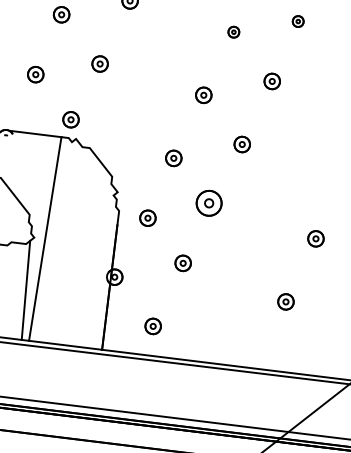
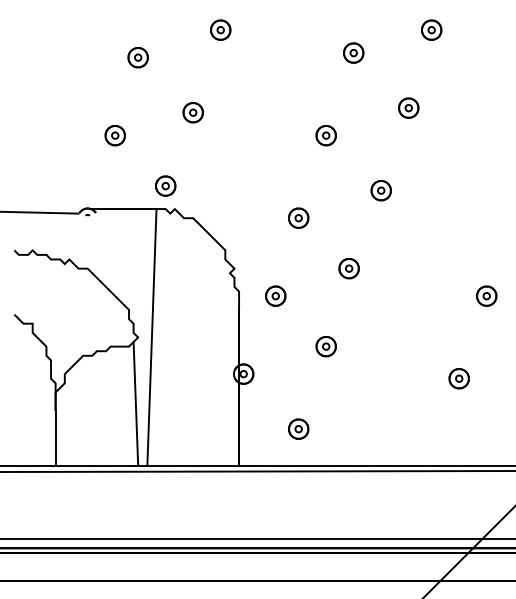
part: (298, 21) -> (431, 29), size x1.43
part: (233, 31) -> (353, 52), size x1.43
part: (208, 203) -> (348, 268), size x0.62

